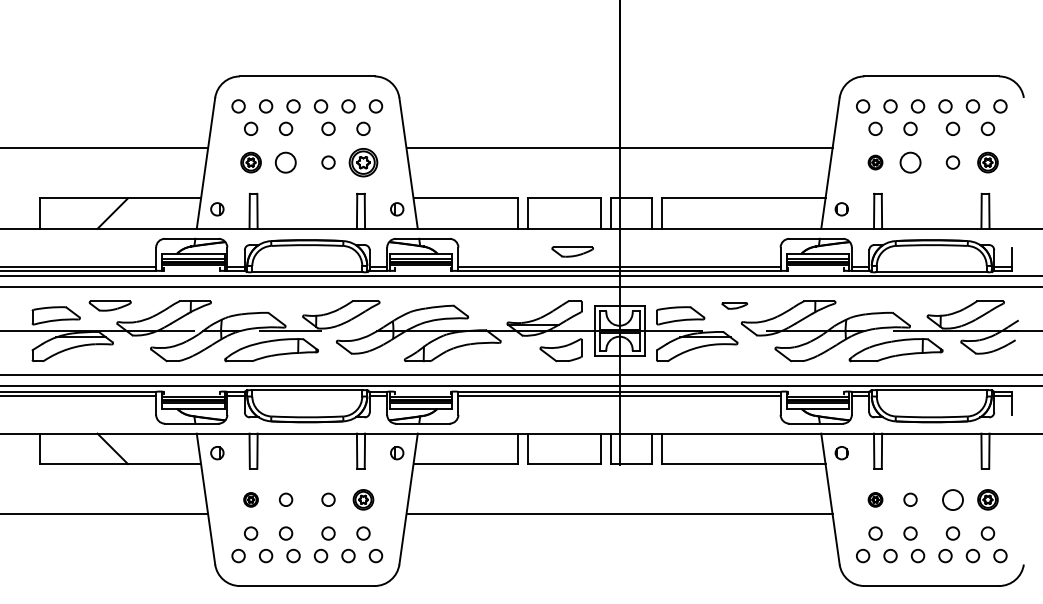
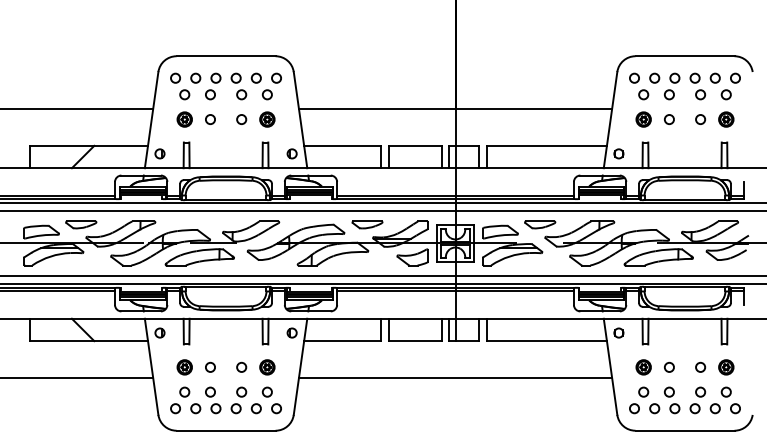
circle: (286, 162) -> (210, 119), size x0.62
part: (363, 162) -> (267, 119), size x0.71
part: (875, 162) -> (643, 119), size x1.43
circle: (910, 162) -> (669, 119), size x0.62
part: (572, 251) -> (367, 224), moved
part: (734, 305) -> (540, 224), size x1.67
part: (250, 499) -> (184, 367), size x1.43
part: (875, 499) -> (643, 367), size x1.43
circle: (952, 499) -> (700, 367), size x0.62

